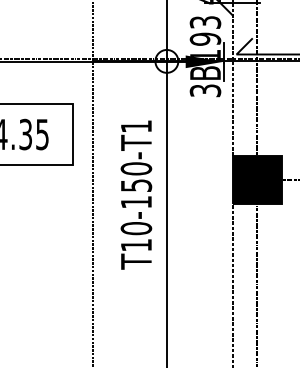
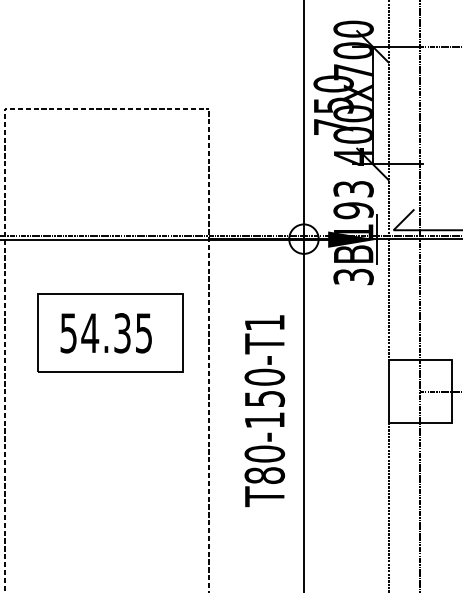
fill: (256, 179) -> (419, 391), removed
text: (136, 245) -> (264, 475), T10-150-T1 -> T80-150-T1

